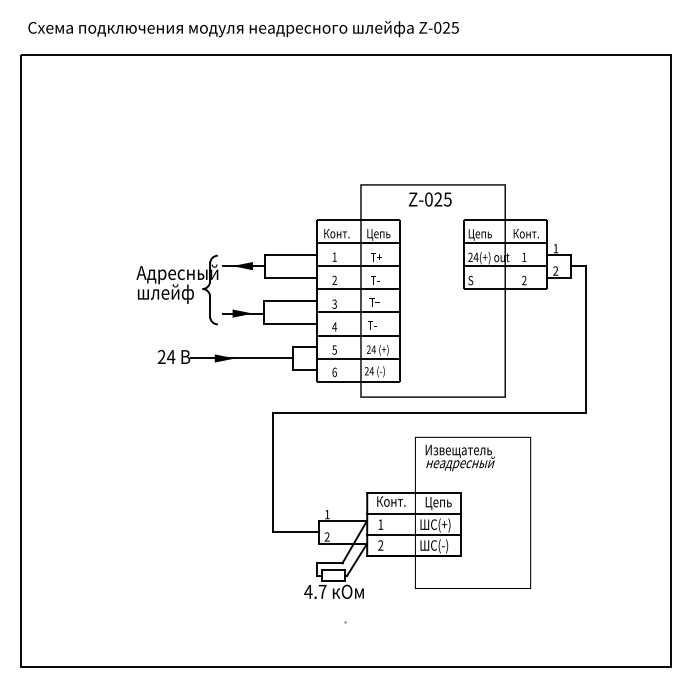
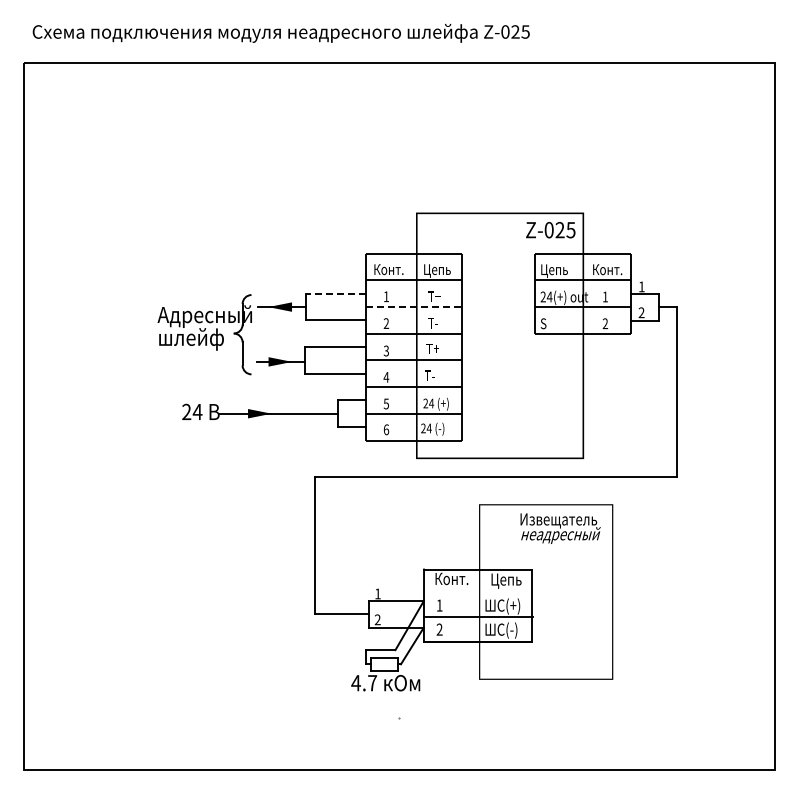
text: (430, 199) -> (550, 230), moved
line: (290, 254) -> (335, 293), solid -> dashed
line: (358, 265) -> (413, 306), solid -> dashed
text: (460, 457) -> (560, 528), moved
line: (414, 514) -> (478, 593), removed

